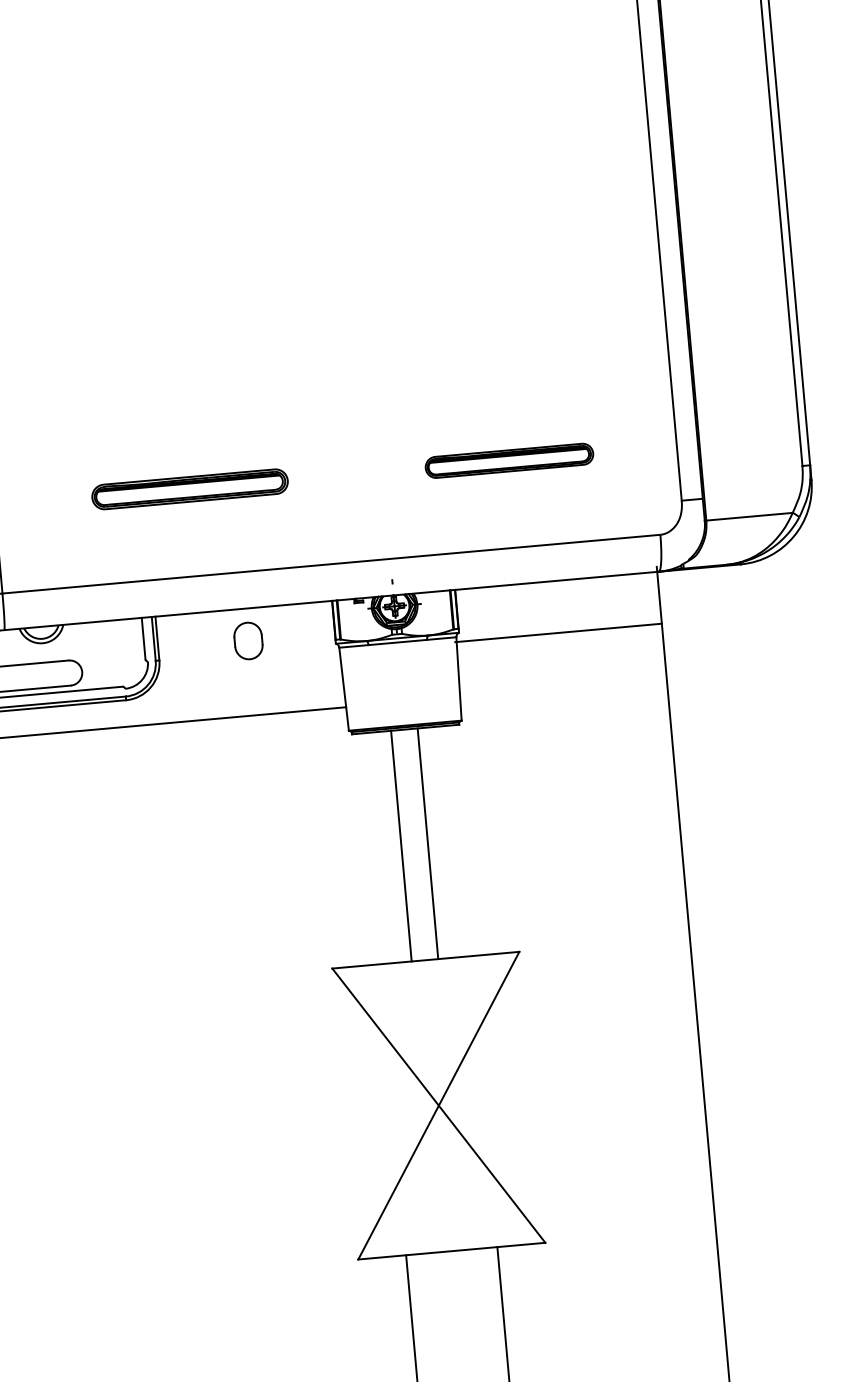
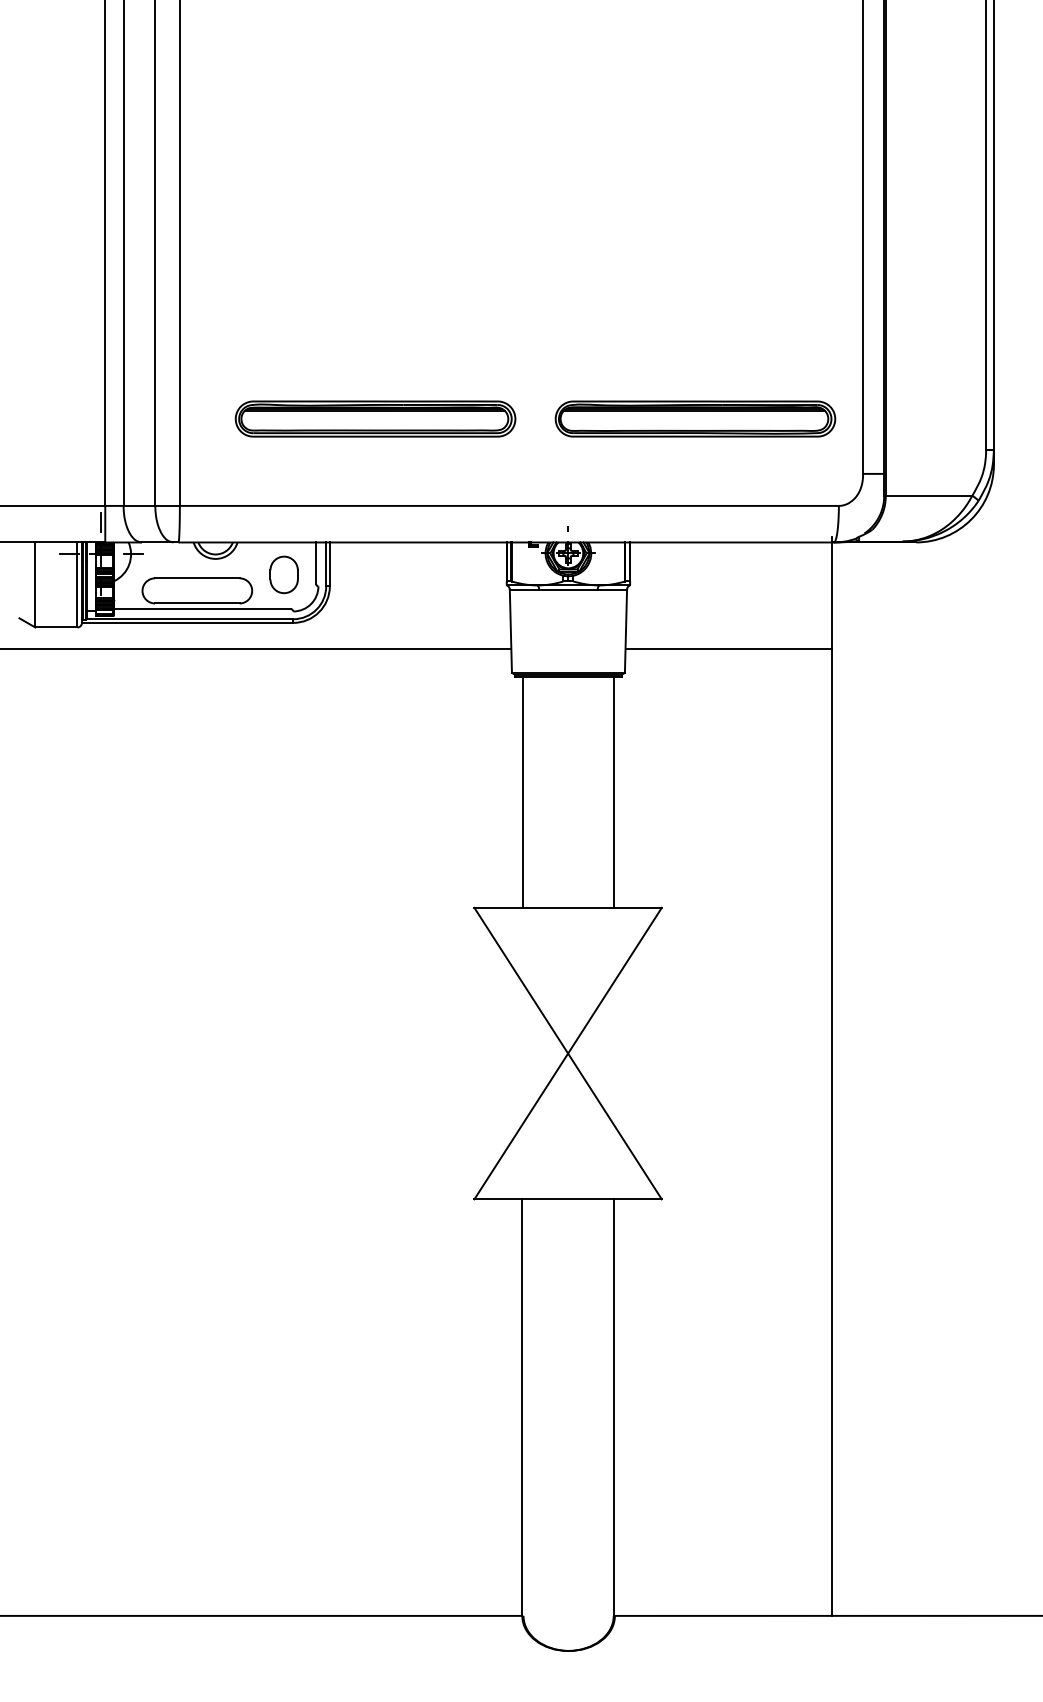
part: (509, 460) -> (695, 418), size x1.67
part: (189, 488) -> (375, 418), size x1.43
line: (558, 633) -> (728, 649), moved
part: (247, 640) -> (283, 574), moved
line: (427, 842) -> (522, 791), moved
line: (400, 845) -> (613, 791), moved

